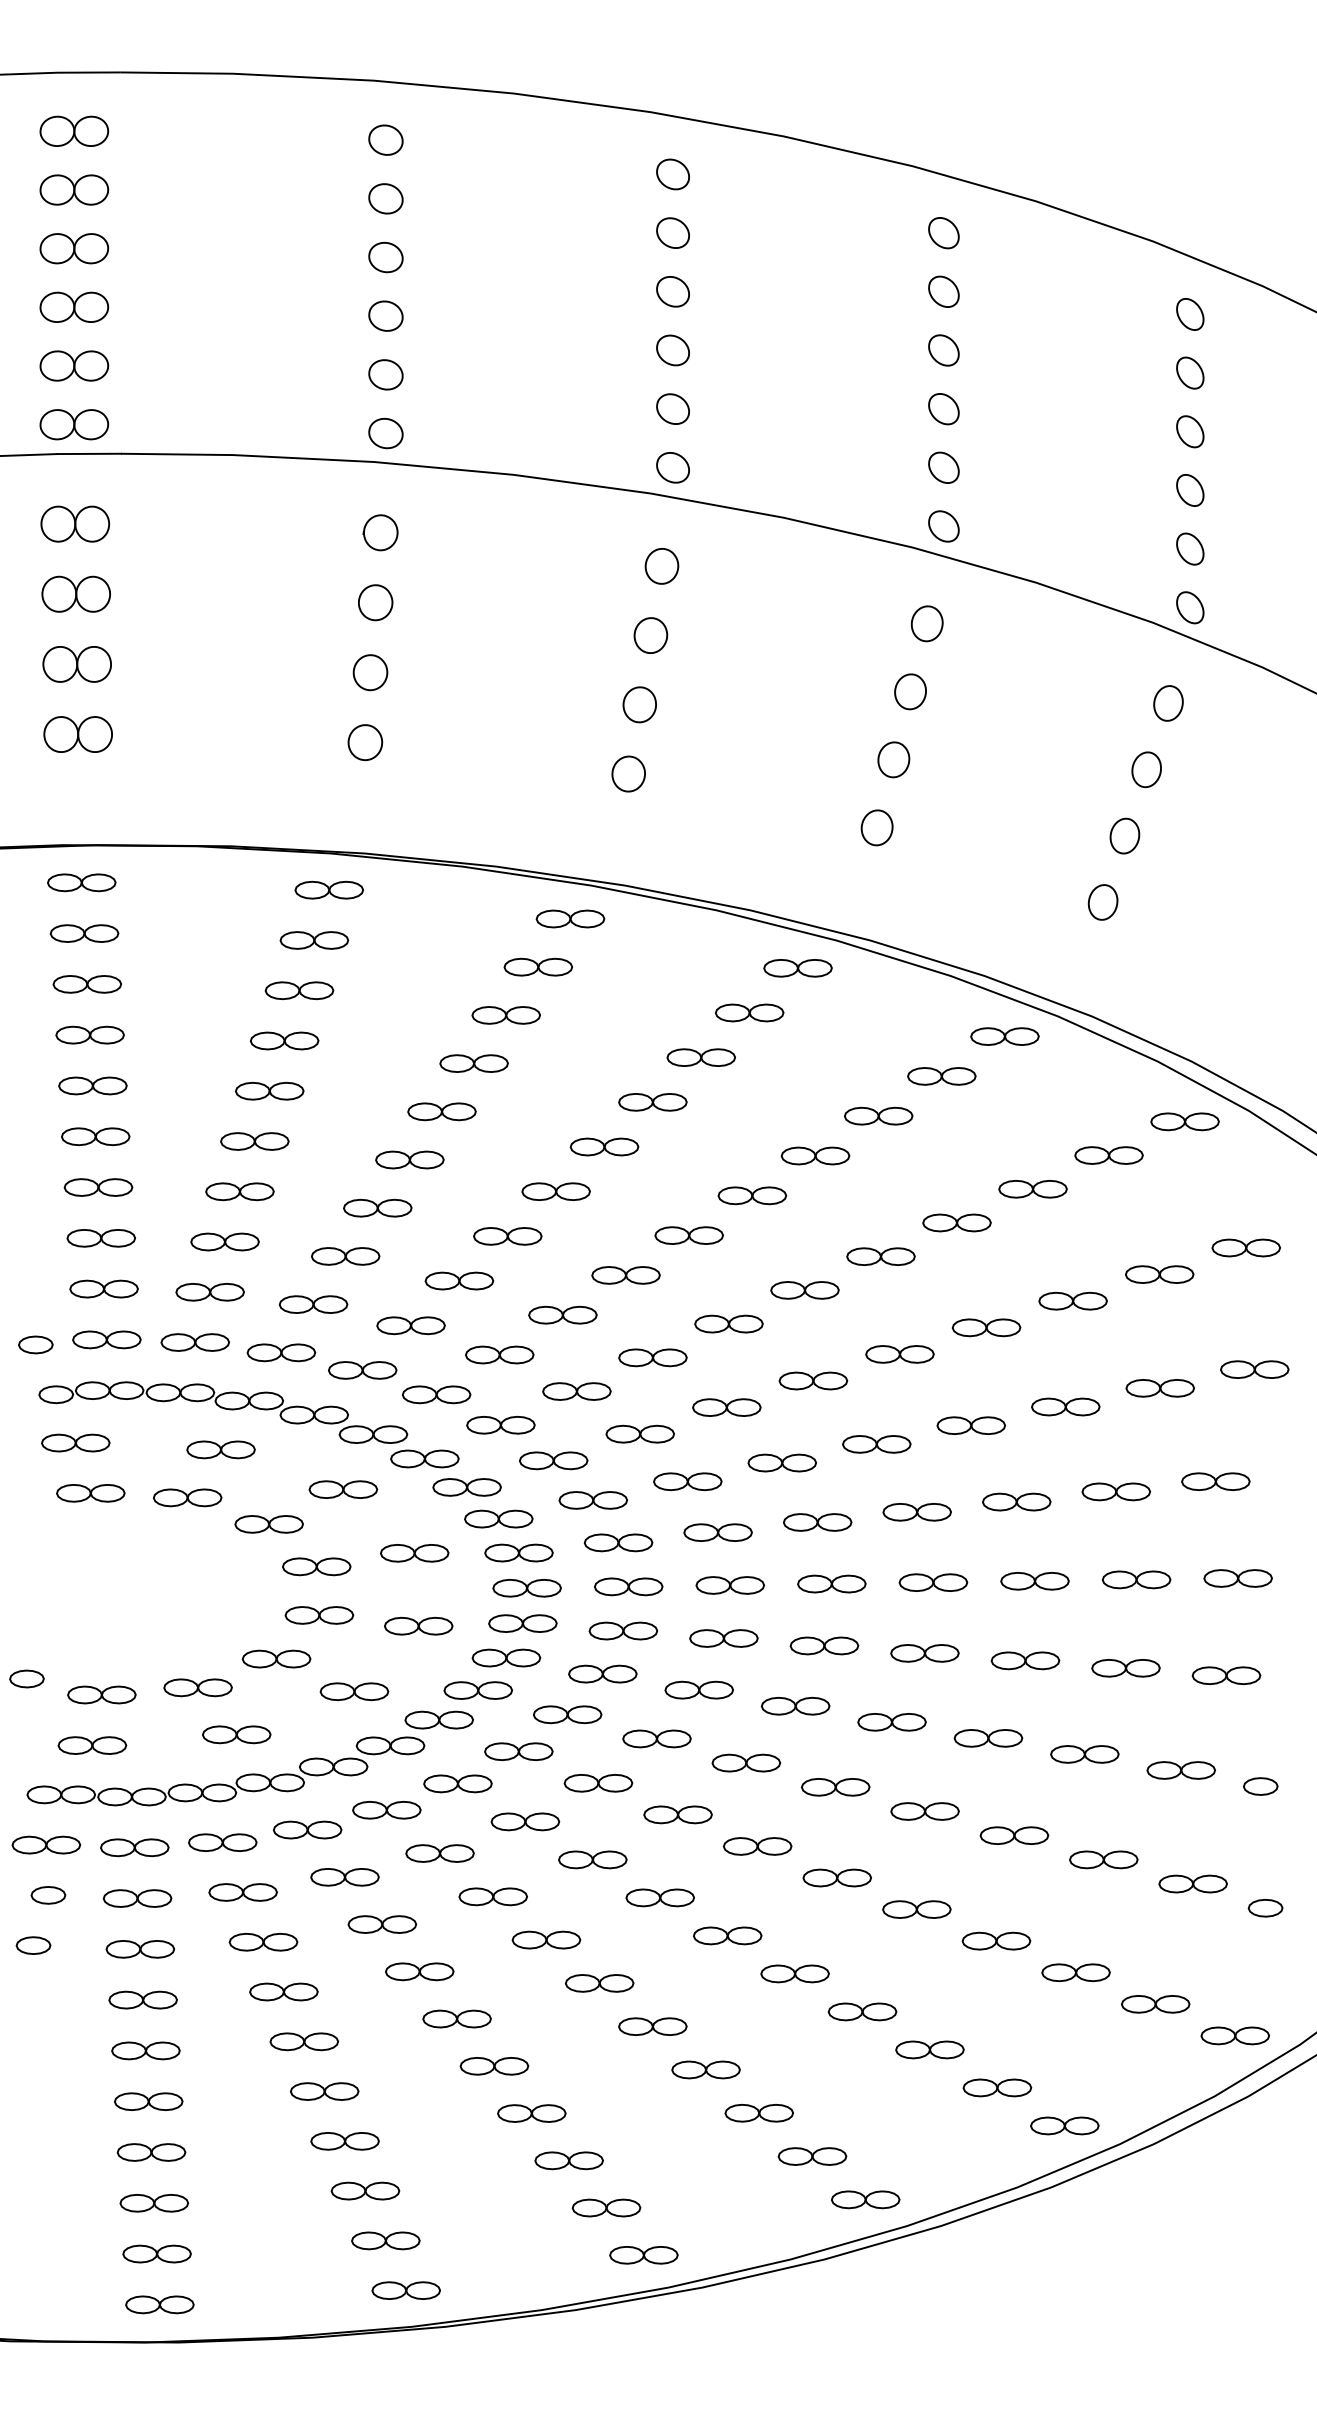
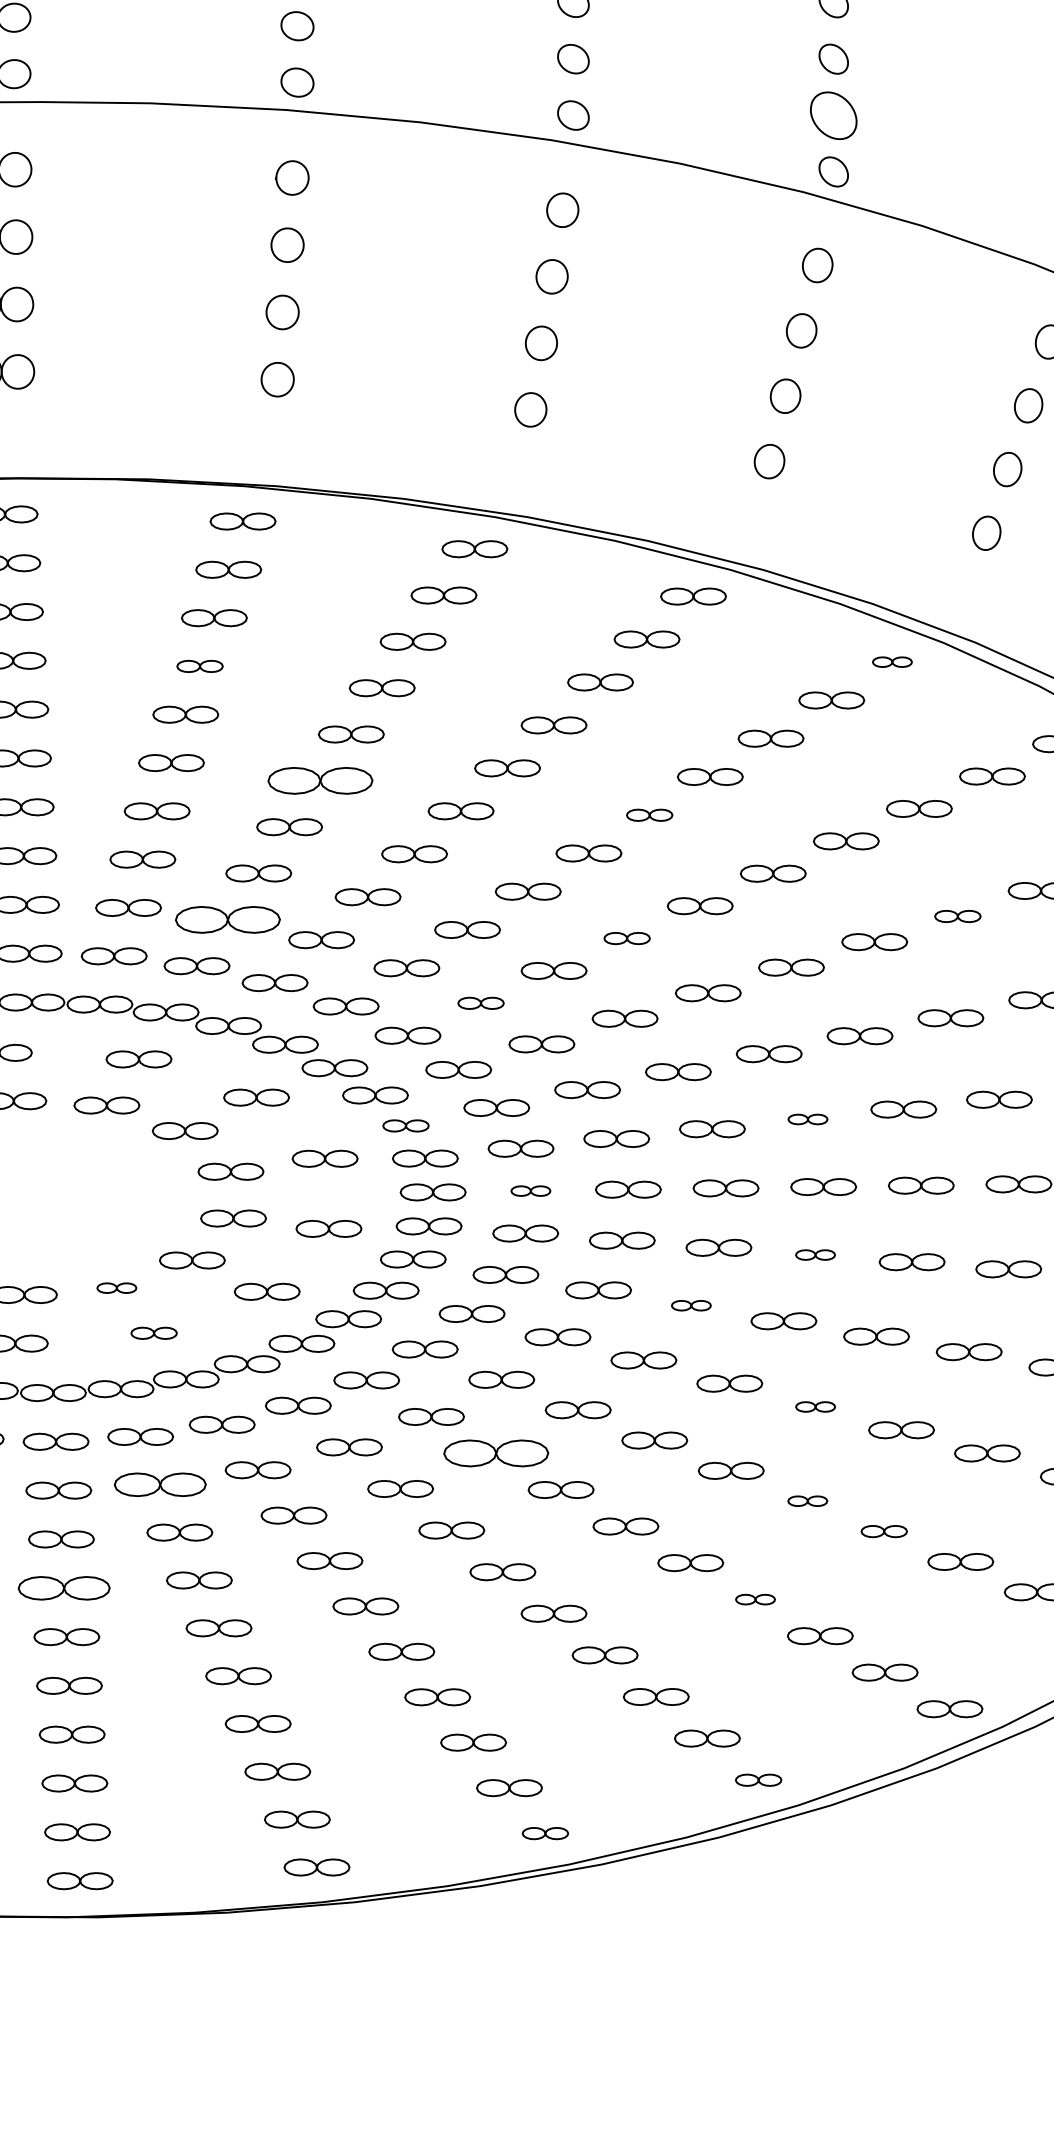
part: (943, 467) -> (833, 115), size x1.6
part: (1004, 1036) -> (891, 662), size x0.6
part: (284, 1040) -> (199, 665), size x0.7
part: (409, 1159) -> (320, 780), size x1.6
part: (752, 1195) -> (649, 814), size x0.7
part: (1072, 1300) -> (957, 915), size x0.7
part: (313, 1304) -> (227, 919), size x1.6
part: (728, 1323) -> (626, 937), size x0.7
part: (576, 1391) -> (480, 1003), size x0.7
part: (916, 1512) -> (807, 1119), size x0.6
part: (498, 1518) -> (405, 1125), size x0.7
part: (628, 1586) -> (530, 1190), size x0.6
part: (924, 1653) -> (815, 1255), size x0.6
part: (197, 1687) -> (116, 1287), size x0.6
part: (795, 1705) -> (691, 1305), size x0.6
part: (236, 1734) -> (153, 1332), size x0.7
part: (924, 1811) -> (815, 1406), size x0.6
part: (592, 1859) -> (495, 1453), size x1.6
part: (242, 1892) -> (159, 1484), size x1.4
part: (916, 1909) -> (807, 1501), size x0.6
part: (996, 1940) -> (884, 1530), size x0.7
part: (142, 1999) -> (63, 1587), size x1.4
part: (862, 2011) -> (755, 1599), size x0.6
part: (865, 2199) -> (758, 1779), size x0.7
part: (643, 2255) -> (545, 1833), size x0.7

